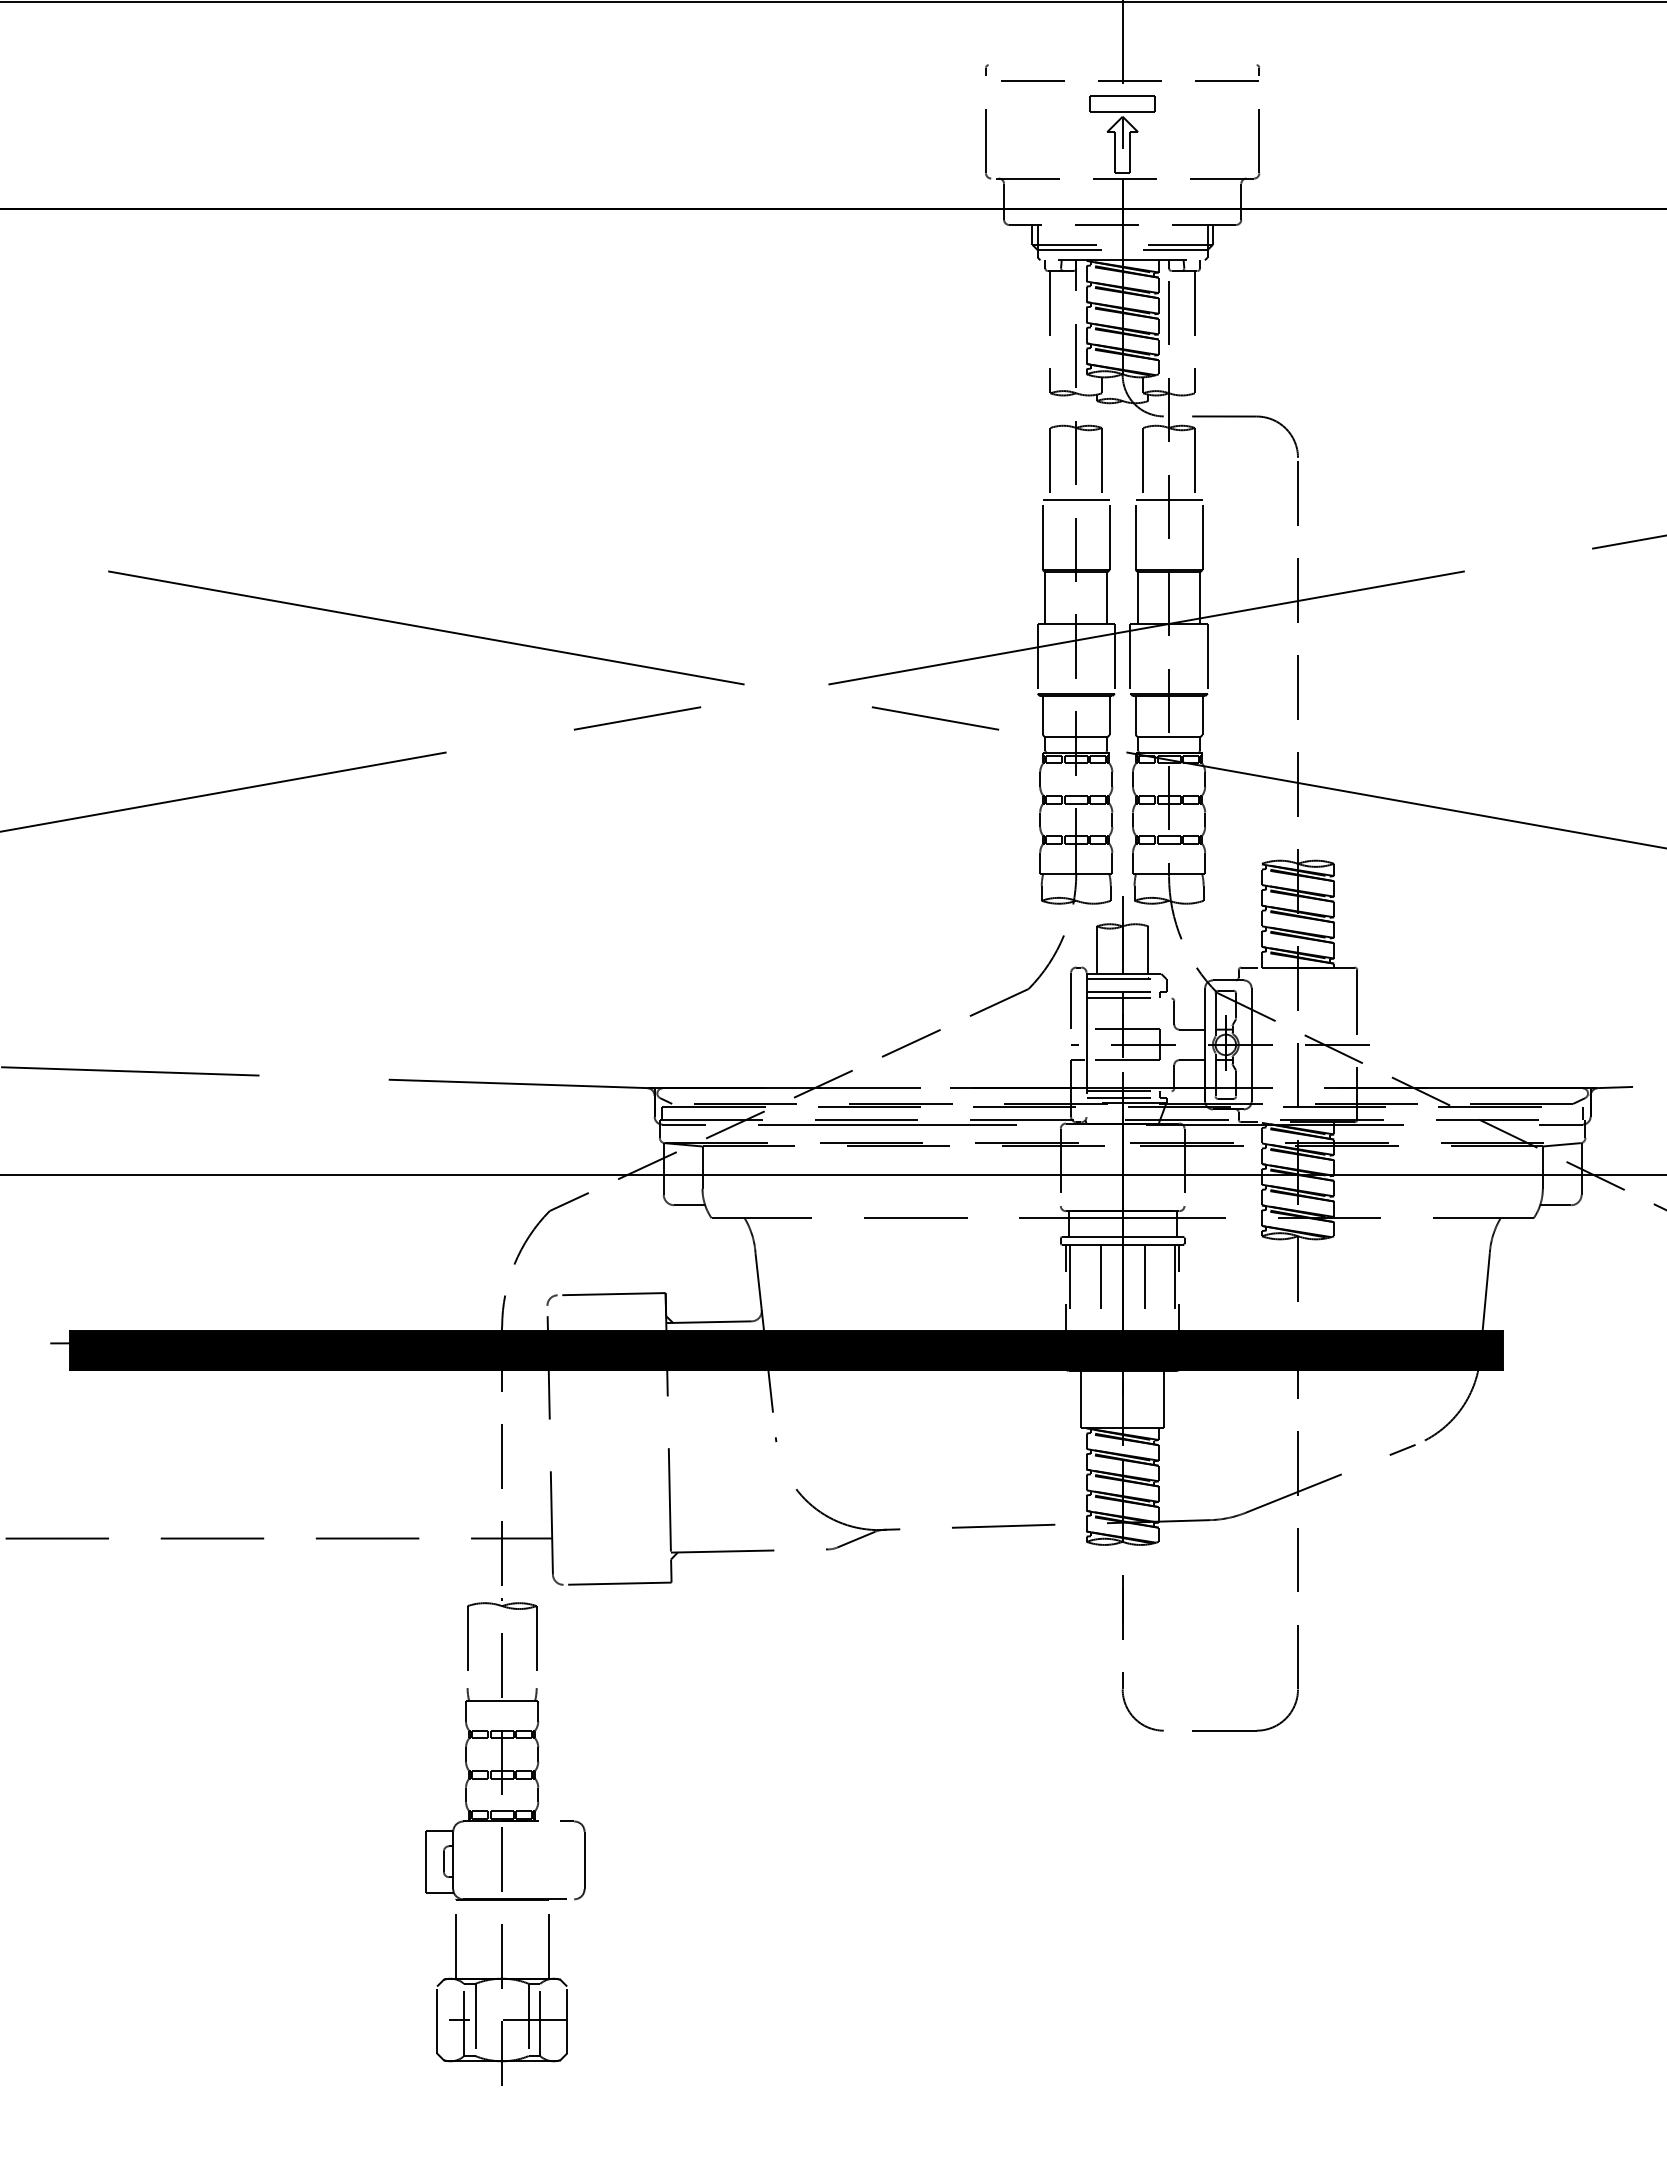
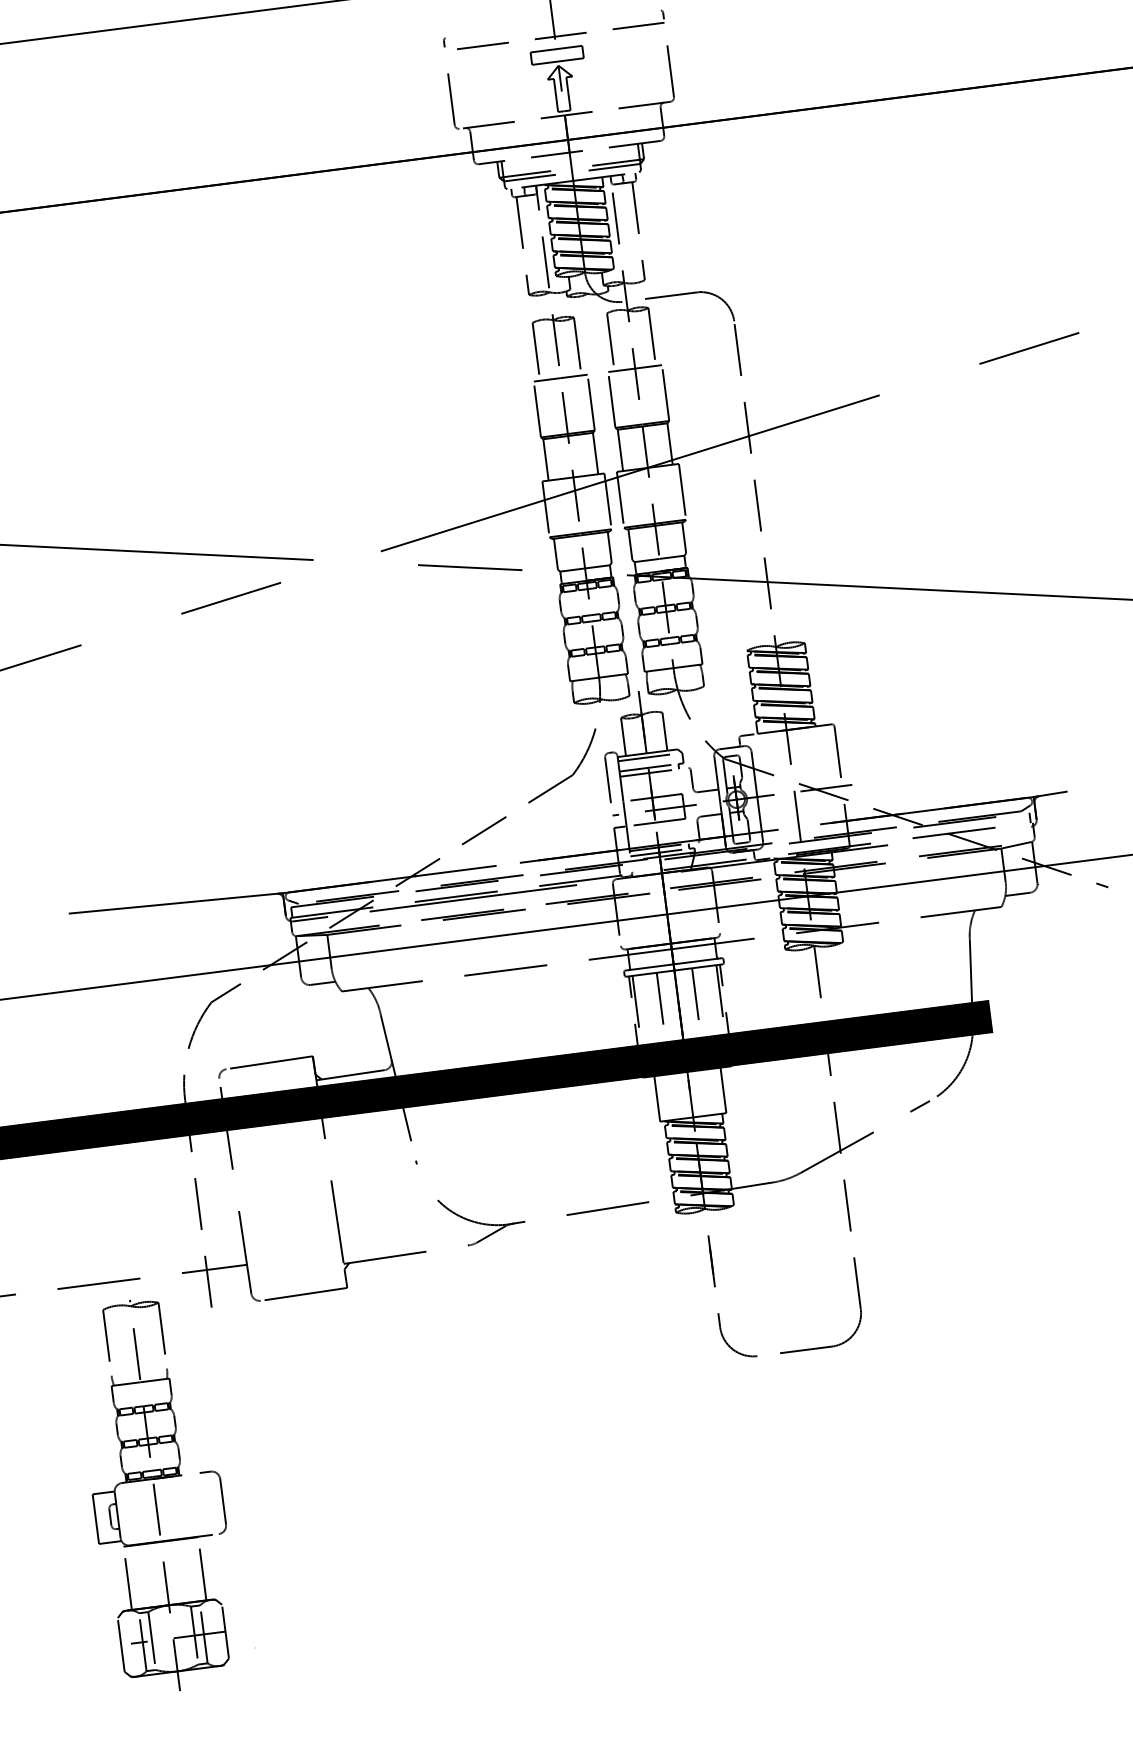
line: (1560, 1124) -> (1013, 829), removed
part: (505, 1841) -> (157, 1494), moved

